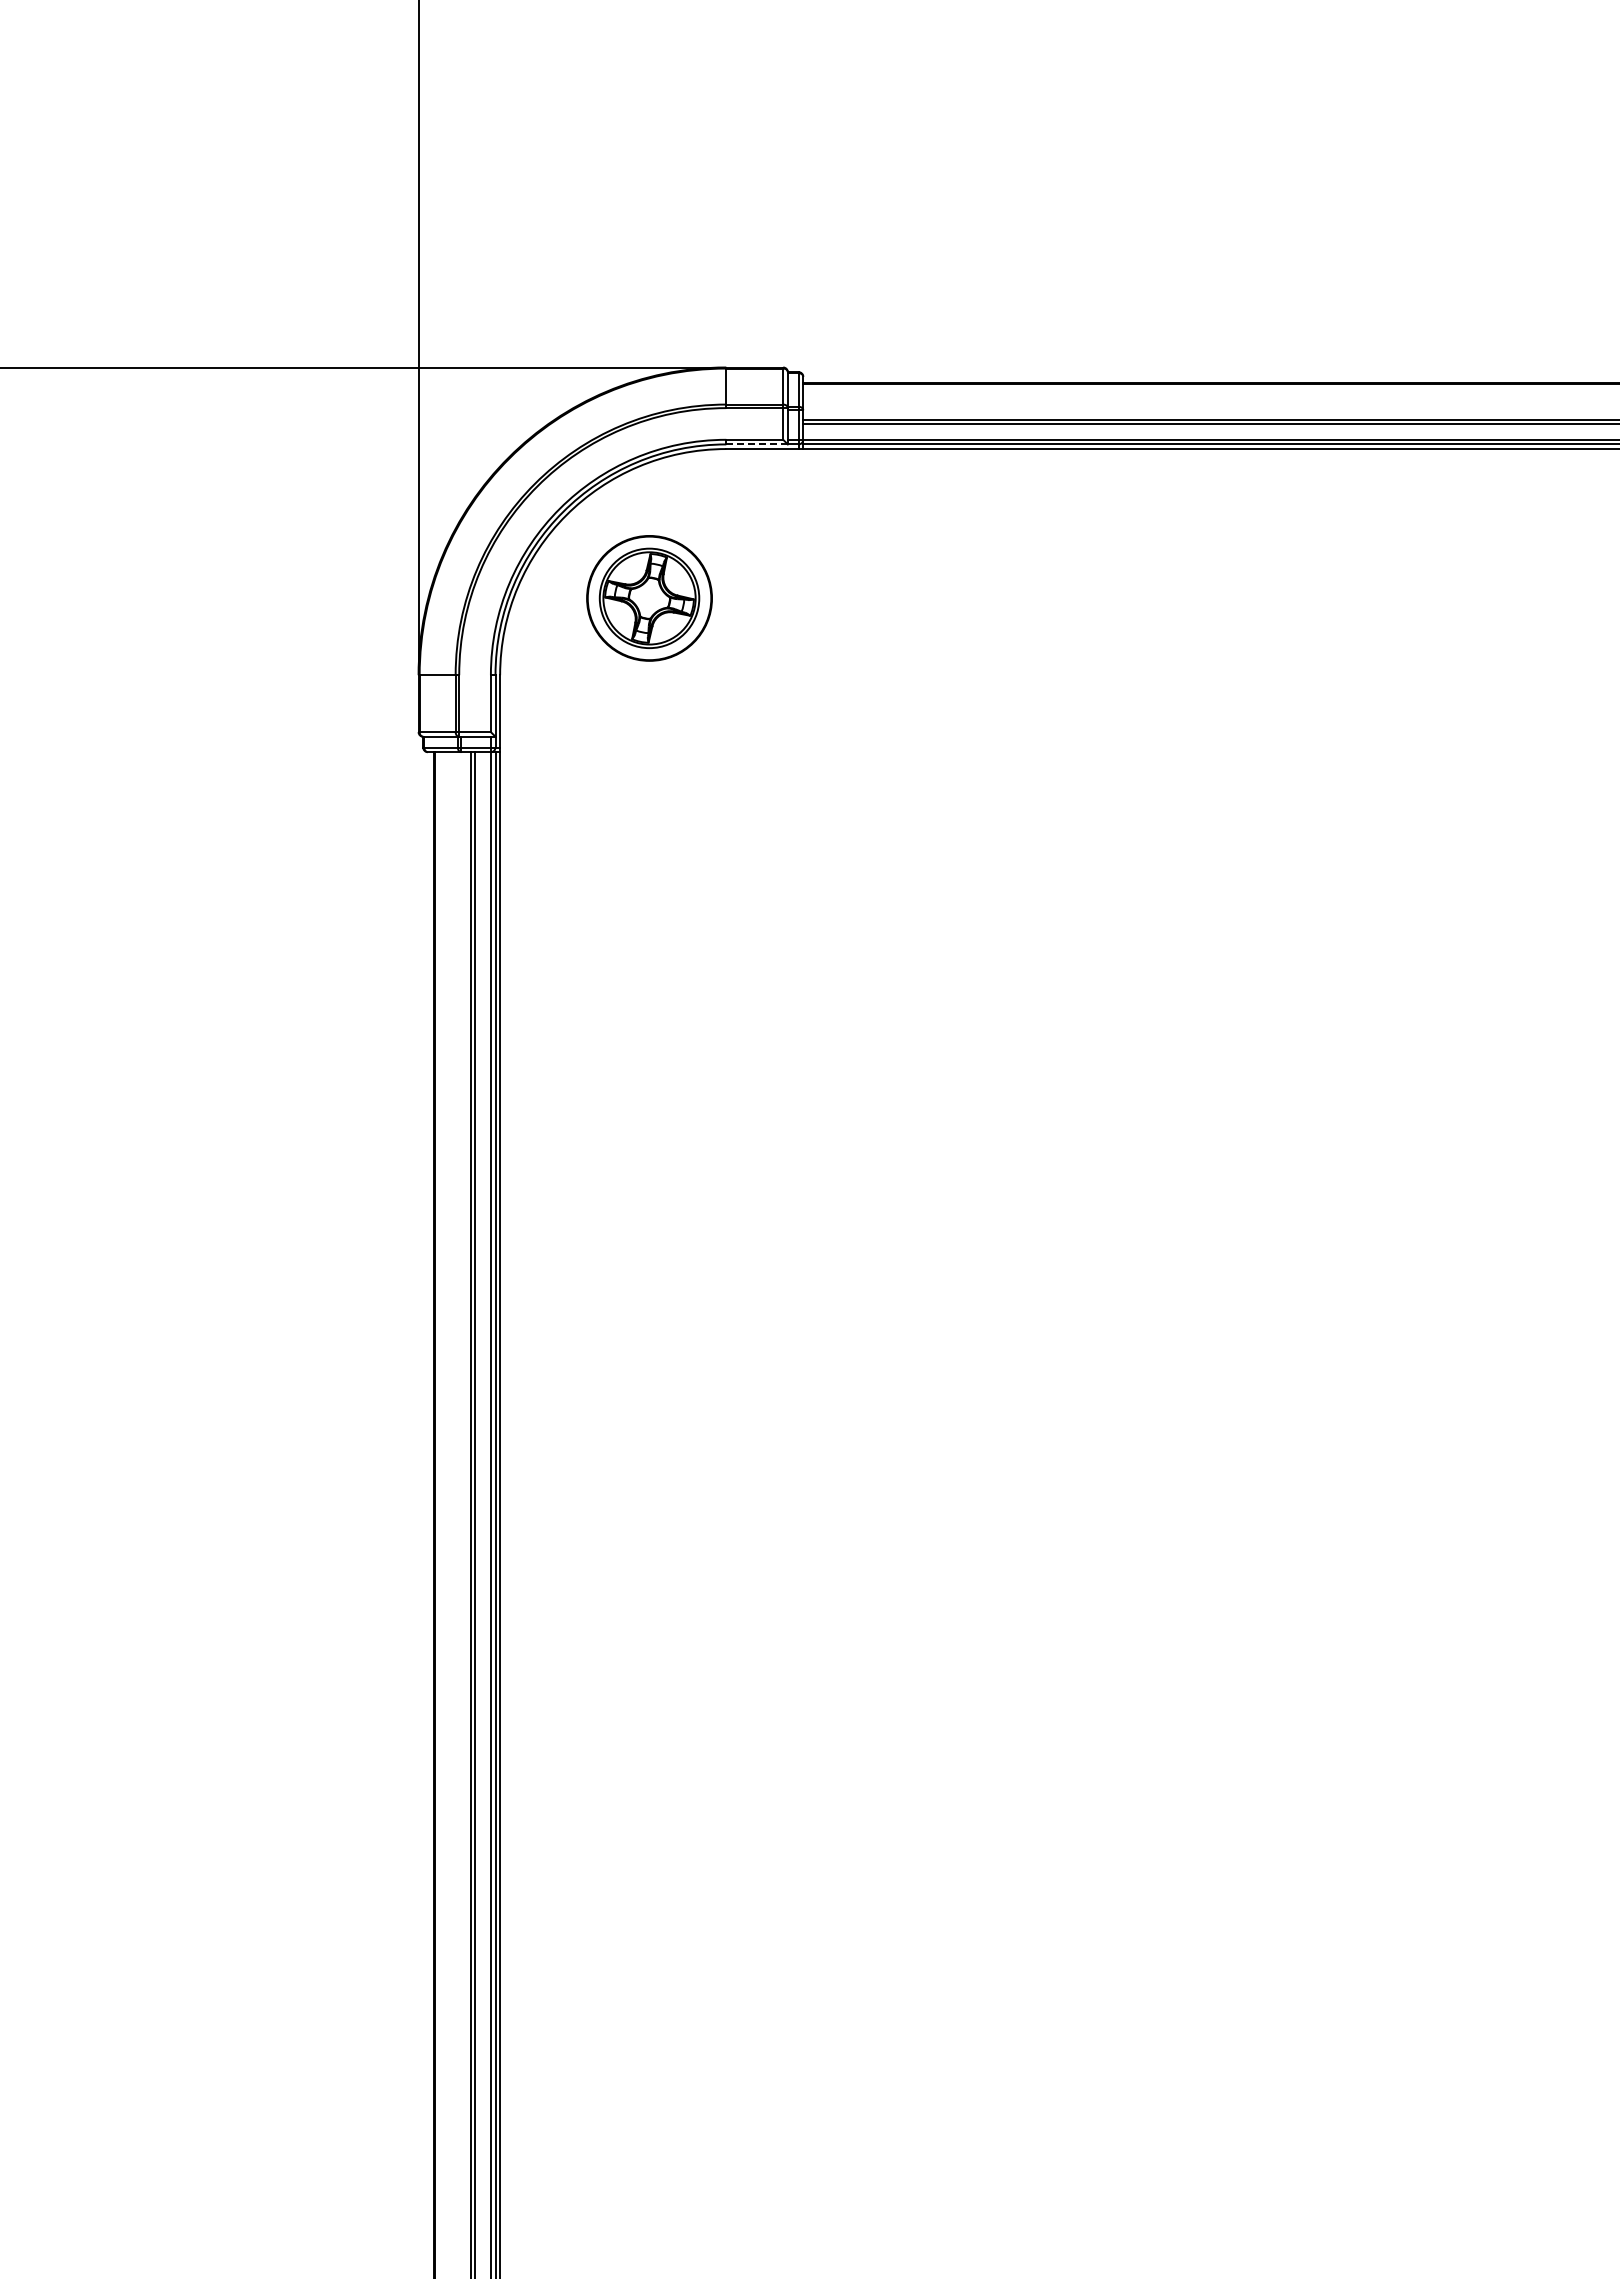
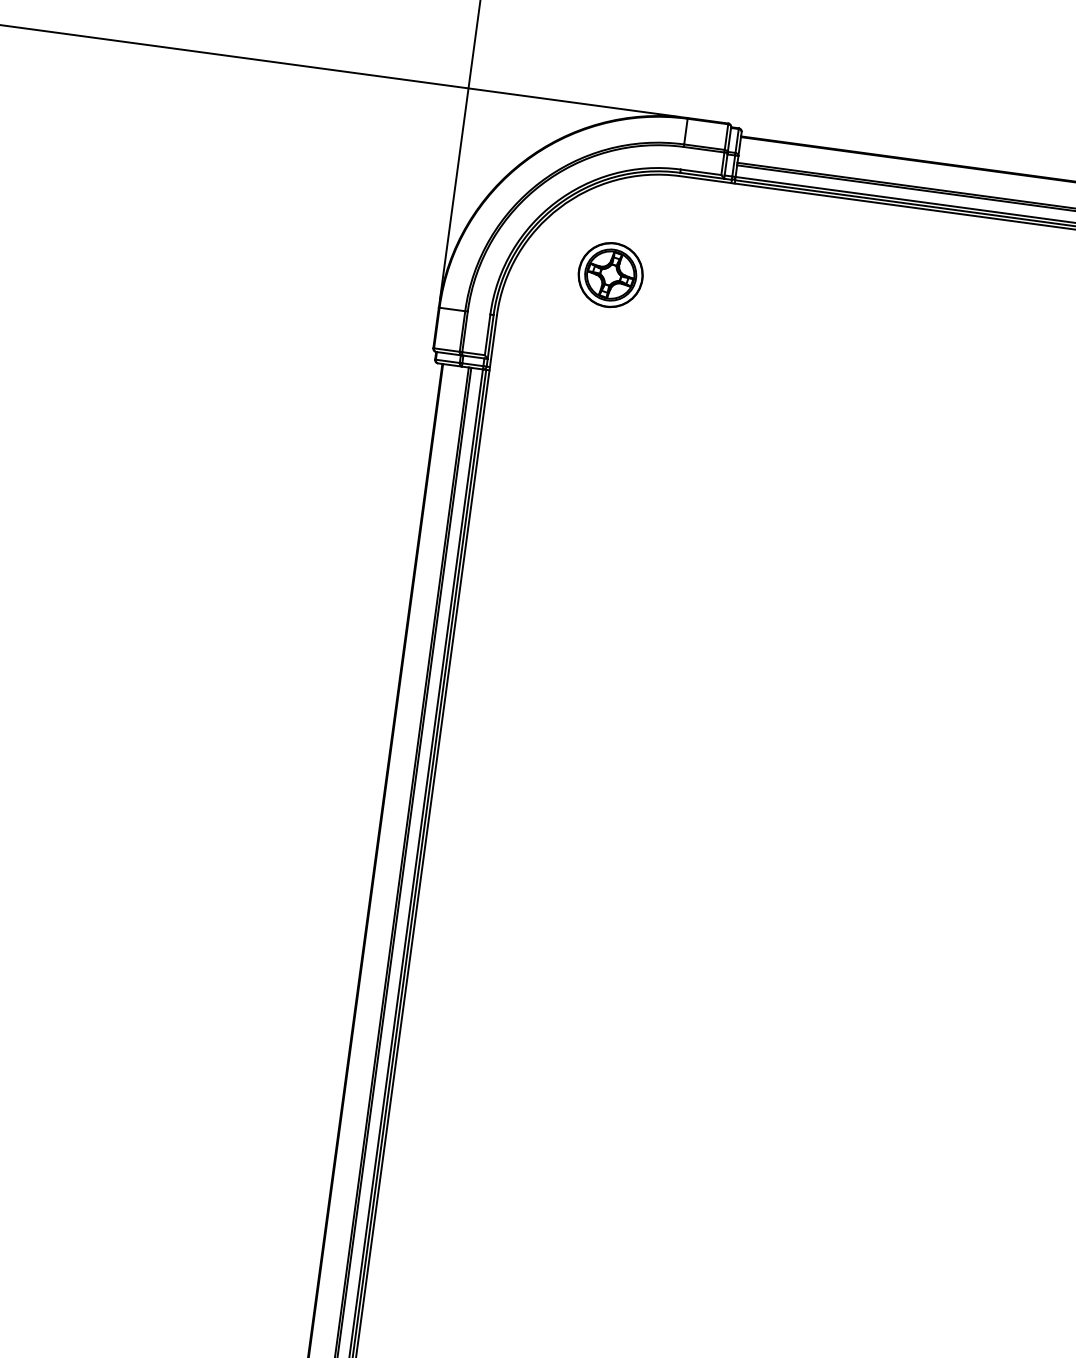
line: (757, 444) -> (702, 175), dashed -> solid
part: (648, 597) -> (610, 274), size x0.71

